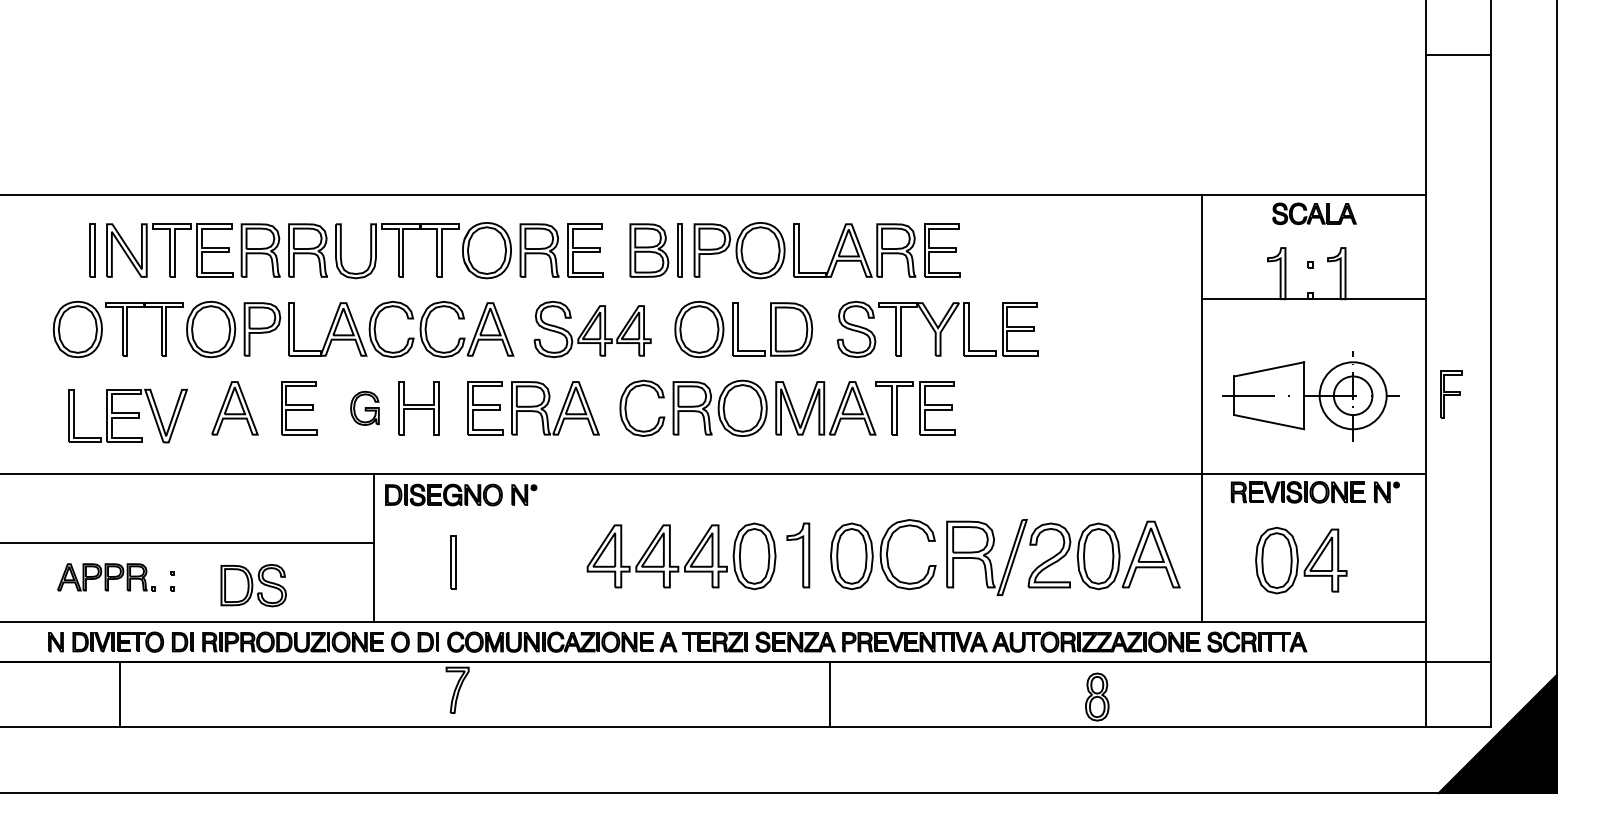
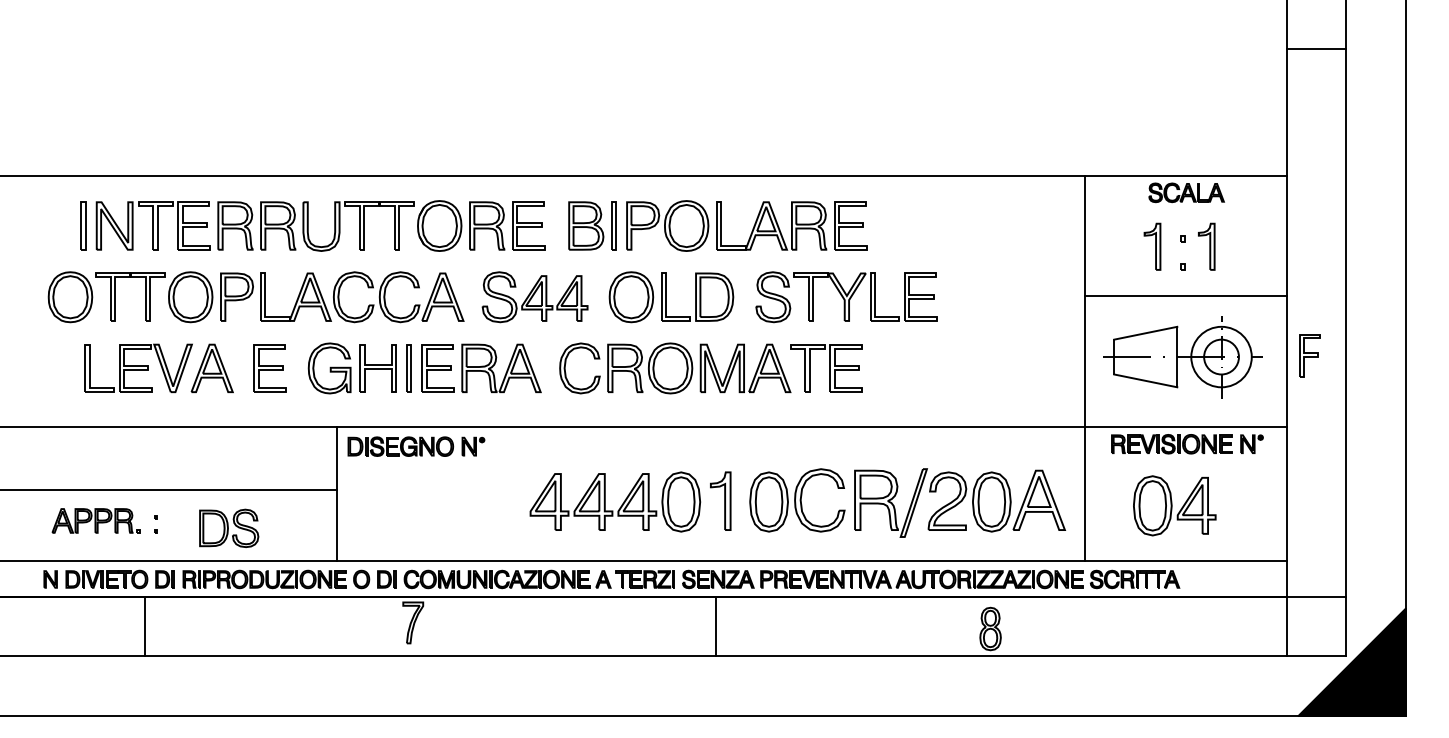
line: (1313, 298) -> (1185, 295), moved
part: (364, 408) -> (329, 368), size x1.67
part: (127, 416) -> (138, 368), moved
part: (452, 562) -> (408, 368), moved
line: (120, 694) -> (144, 626), moved
line: (830, 694) -> (715, 626), moved

